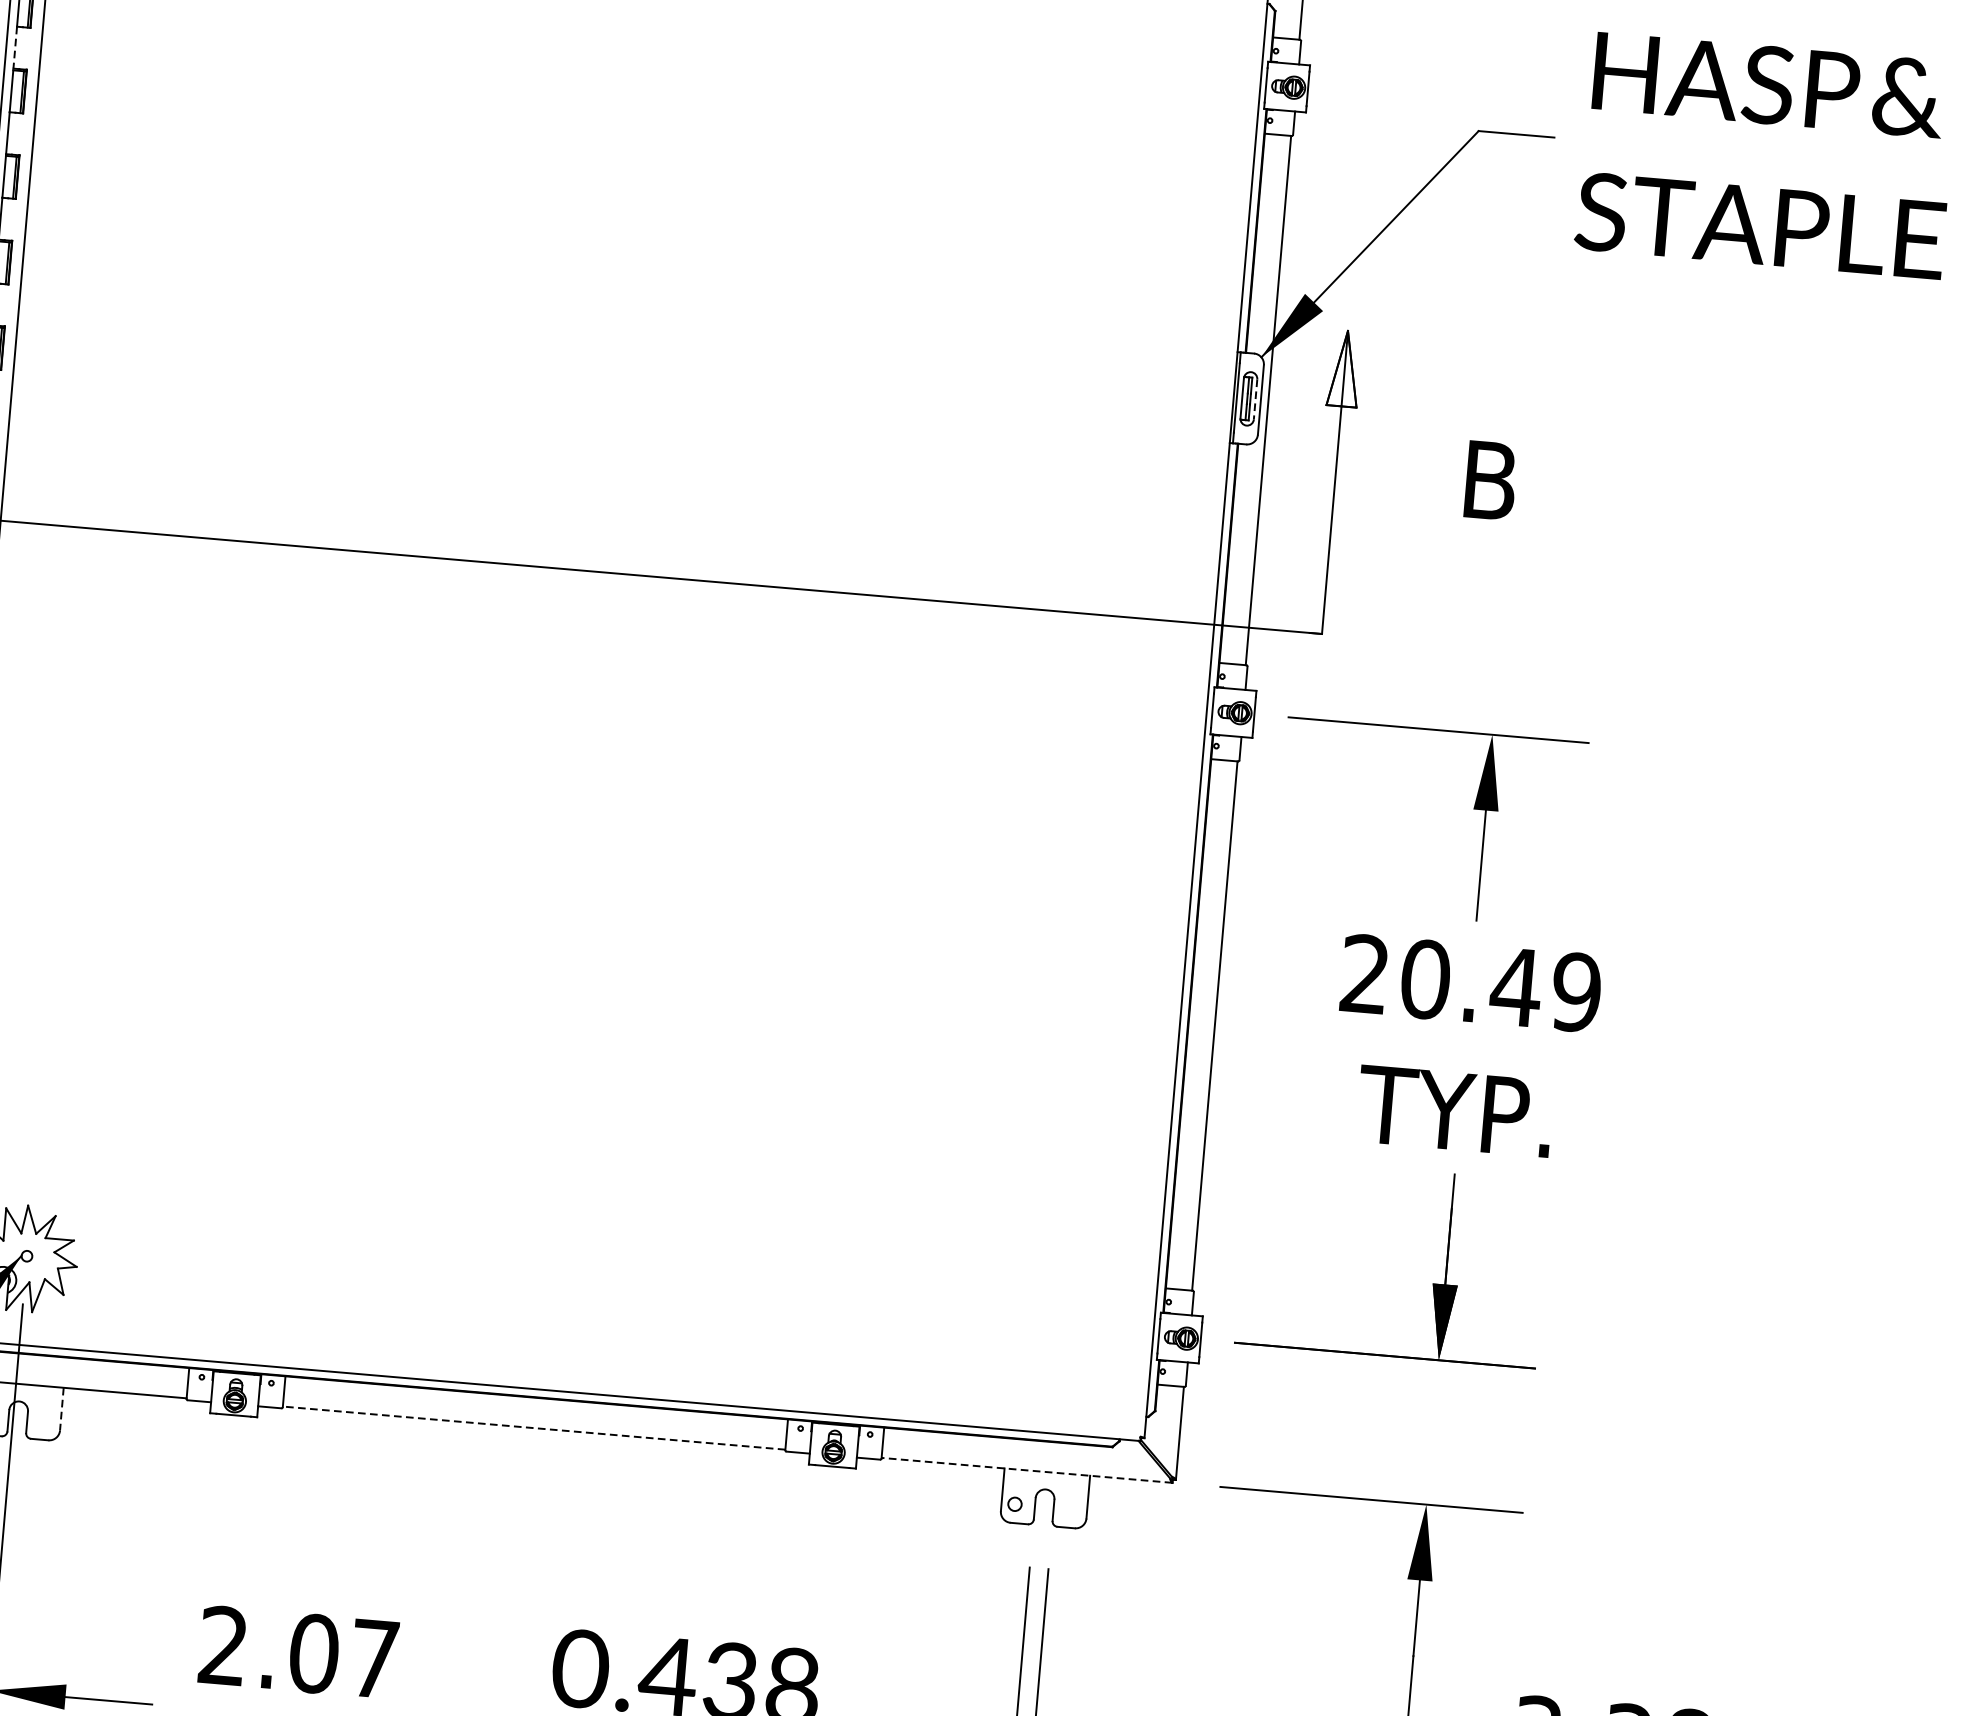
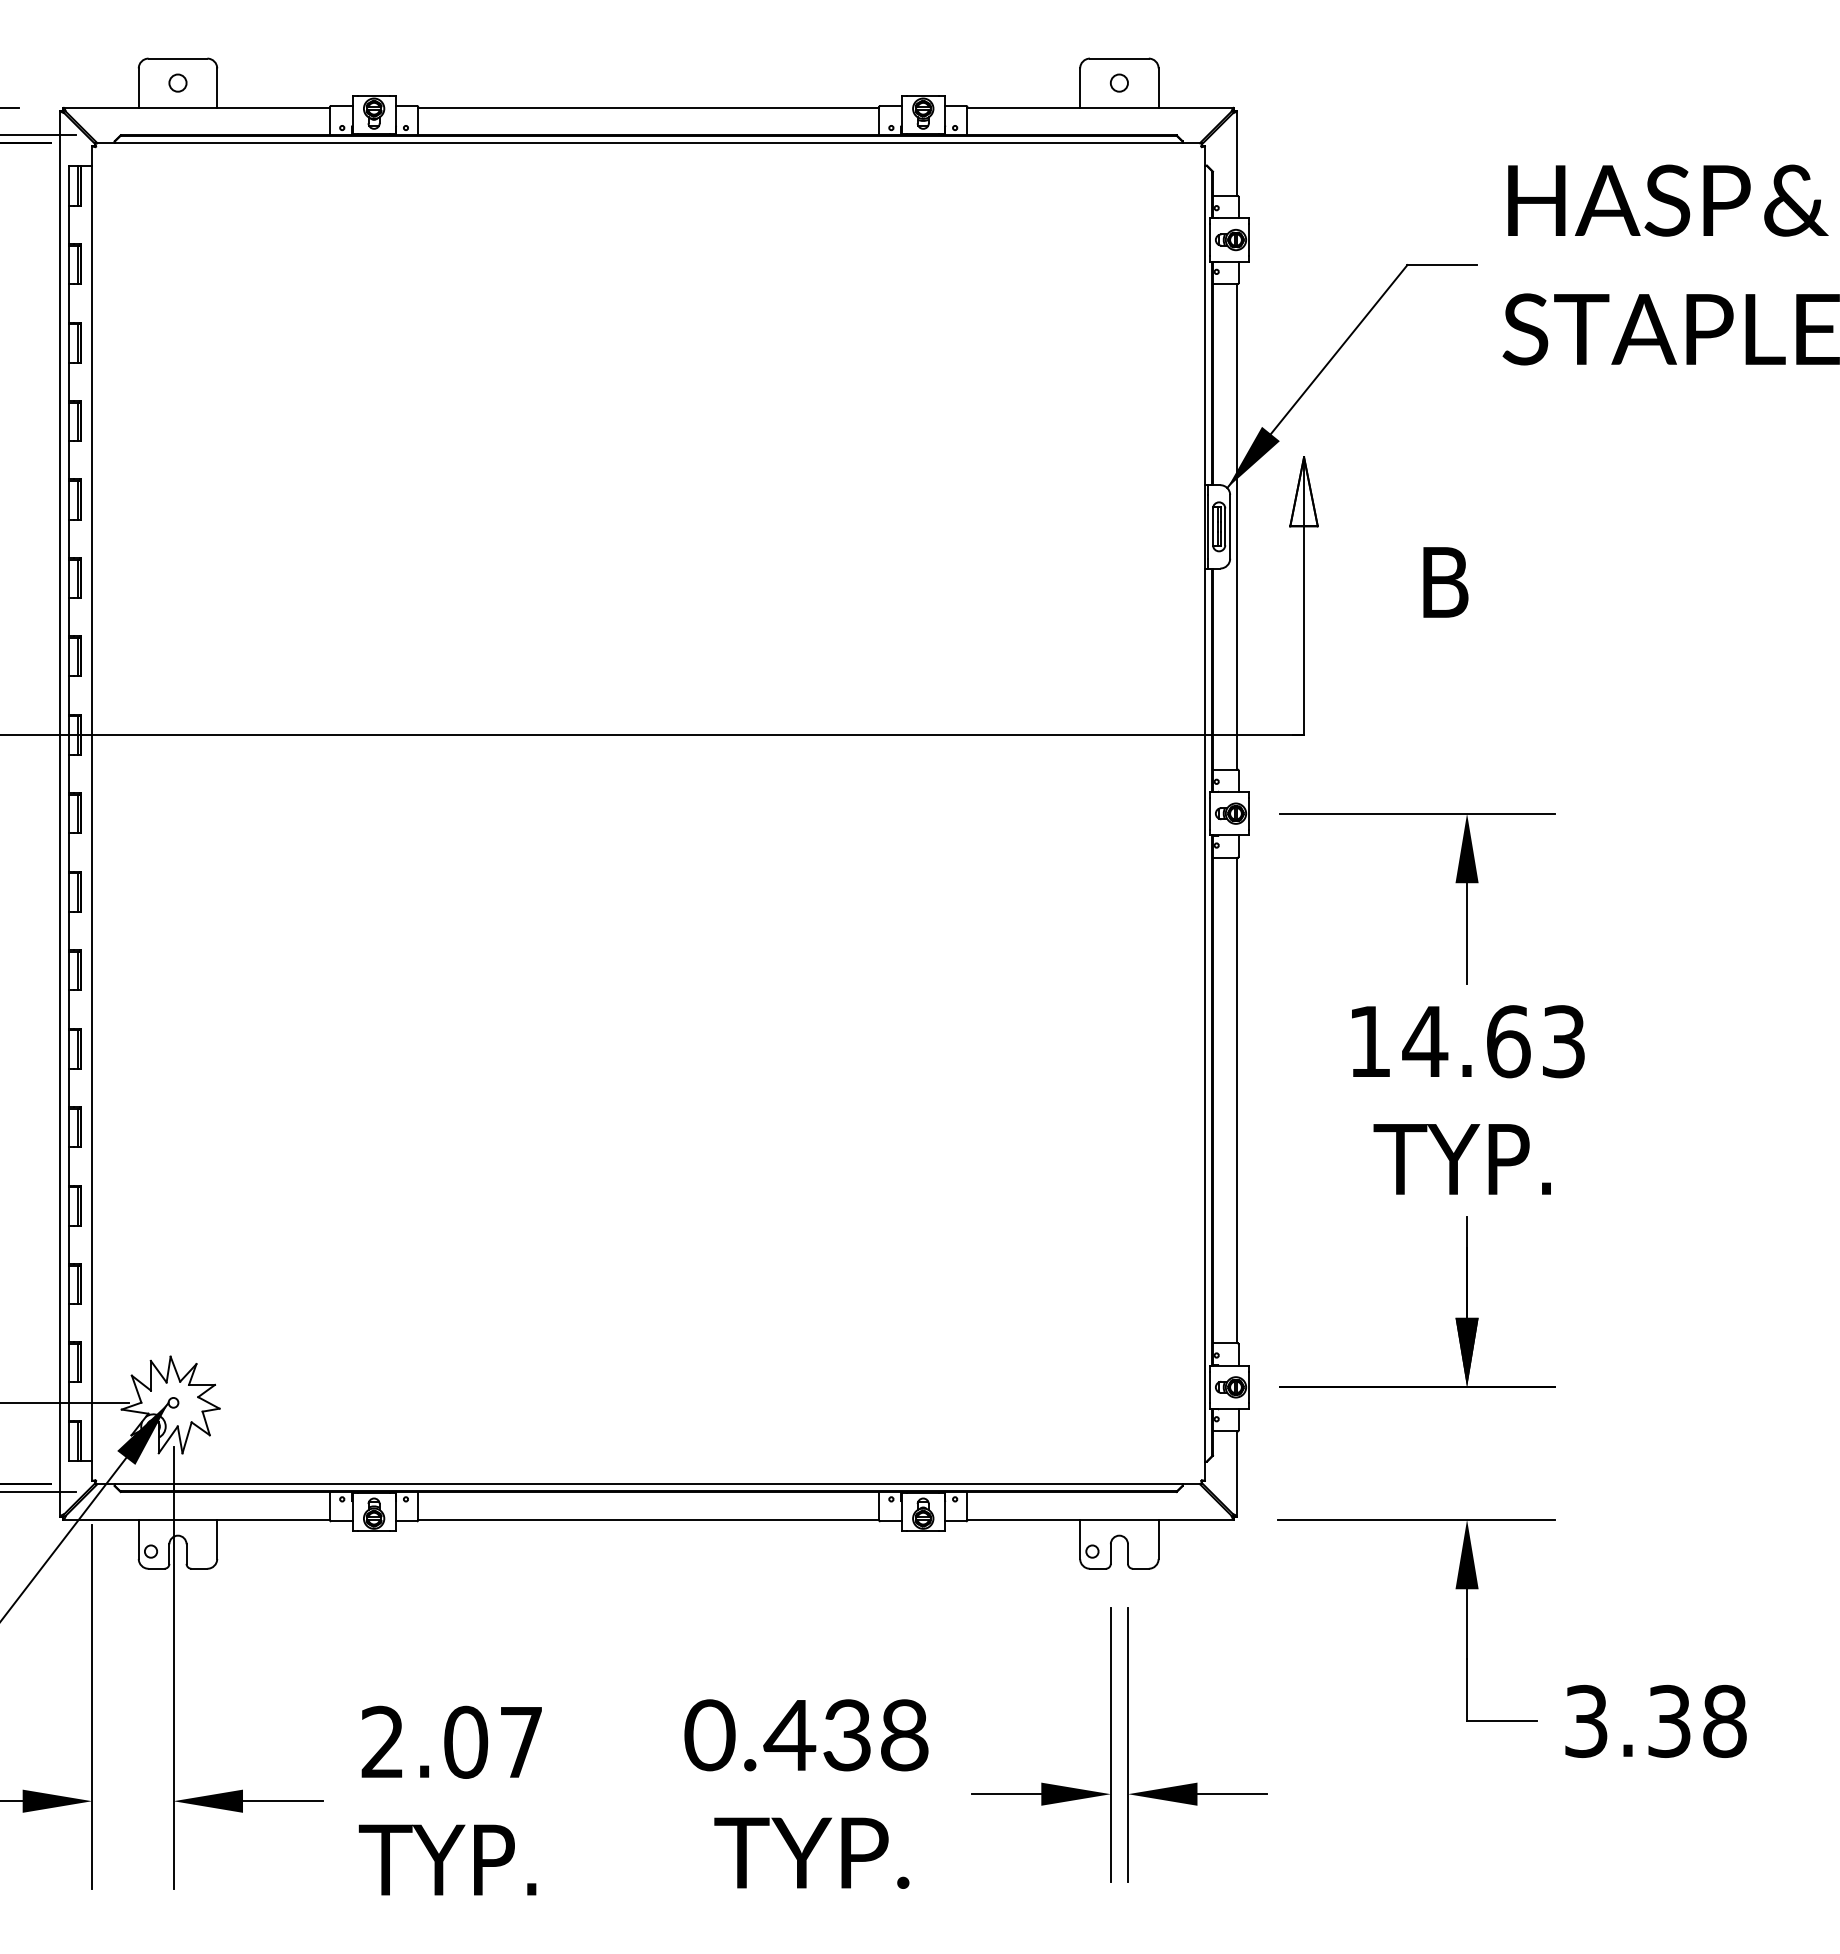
line: (15, 47) -> (68, 303), dashed -> solid
line: (1255, 400) -> (1225, 527), dashed -> solid
text: (1470, 983) -> (1466, 1041), 20.49 -> 14.63
line: (62, 1409) -> (217, 1539), dashed -> solid
line: (533, 1427) -> (648, 1519), dashed -> solid
line: (1026, 1470) -> (1100, 1519), dashed -> solid

